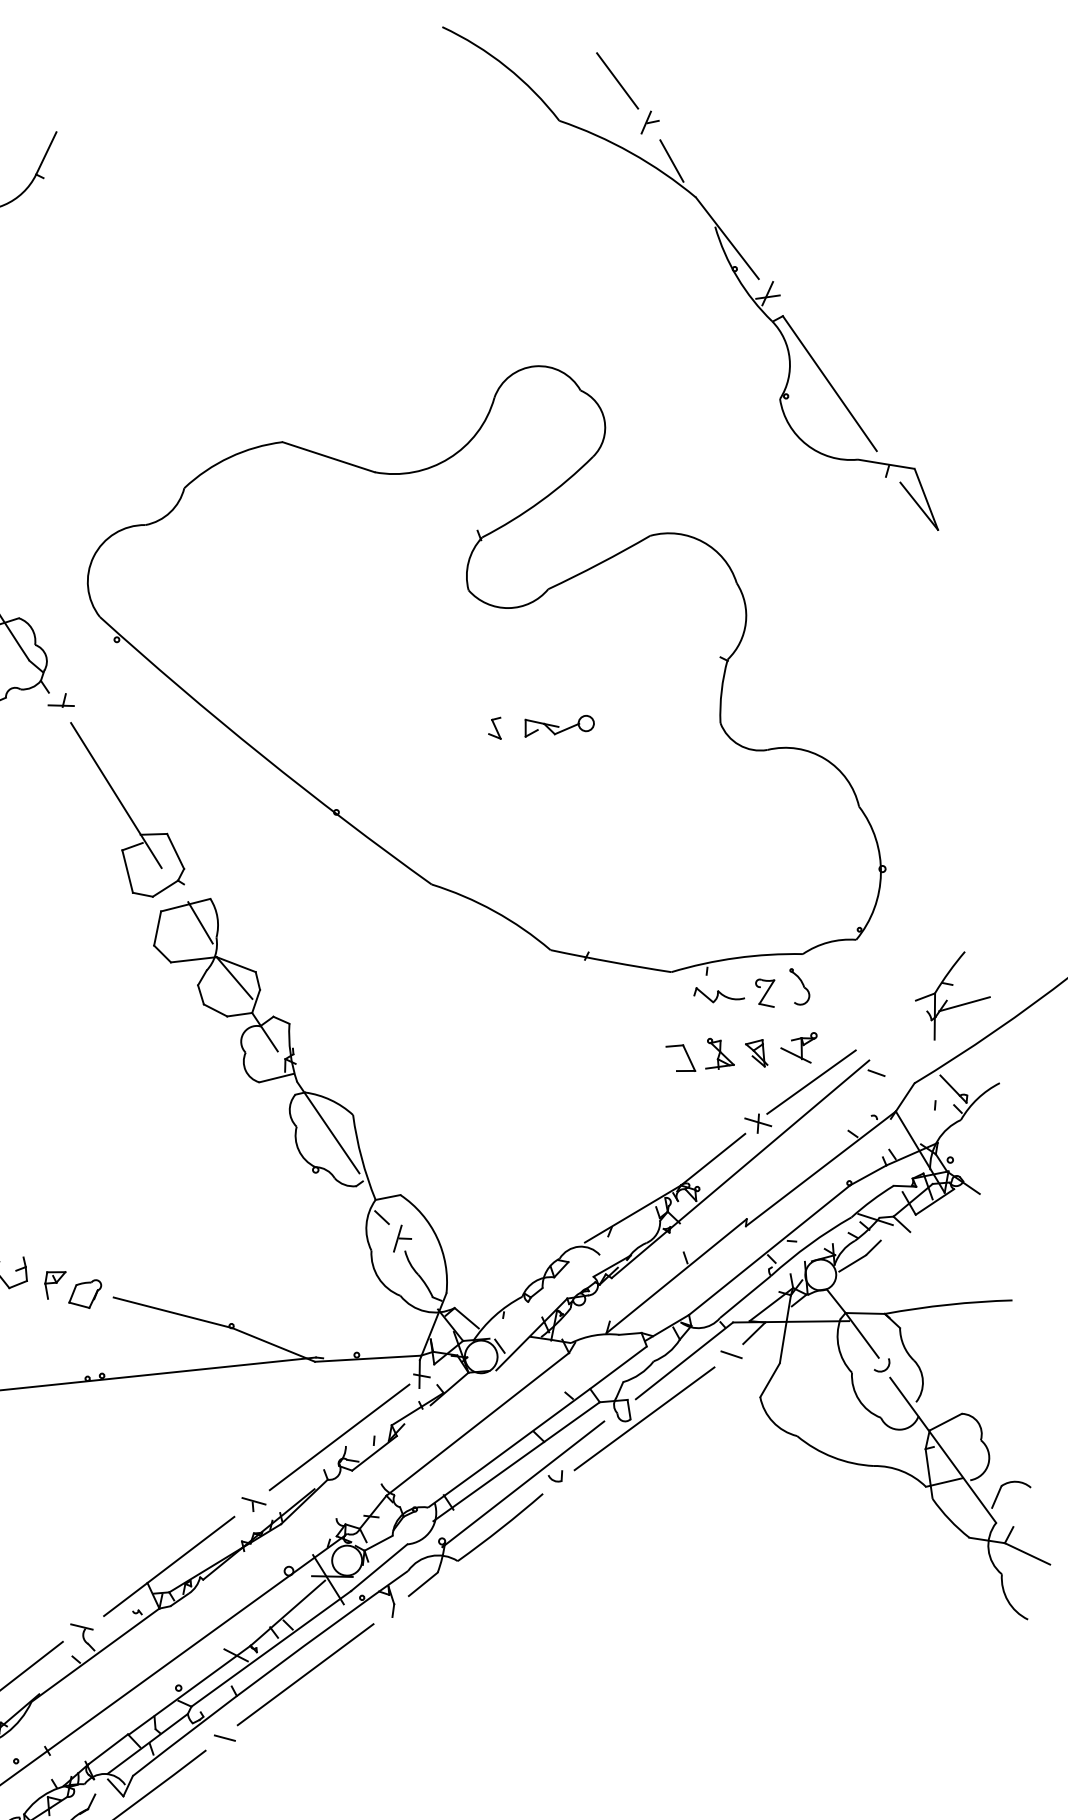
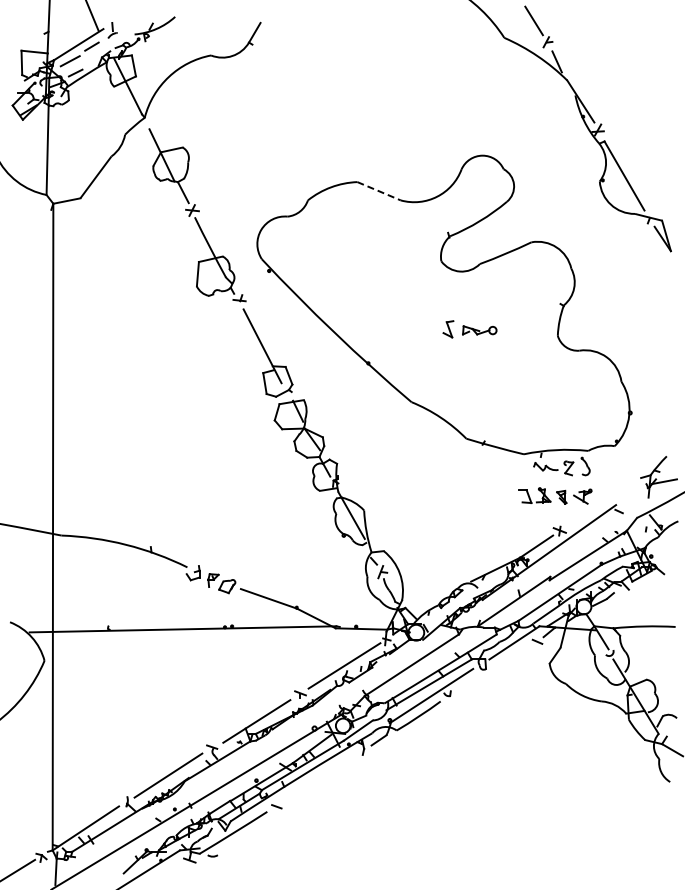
line: (329, 457) -> (379, 191), solid -> dashed
part: (495, 729) -> (448, 329), size x1.6
line: (809, 1080) -> (586, 512), removed
line: (643, 1419) -> (492, 669), removed
line: (305, 1675) -> (318, 779), removed

